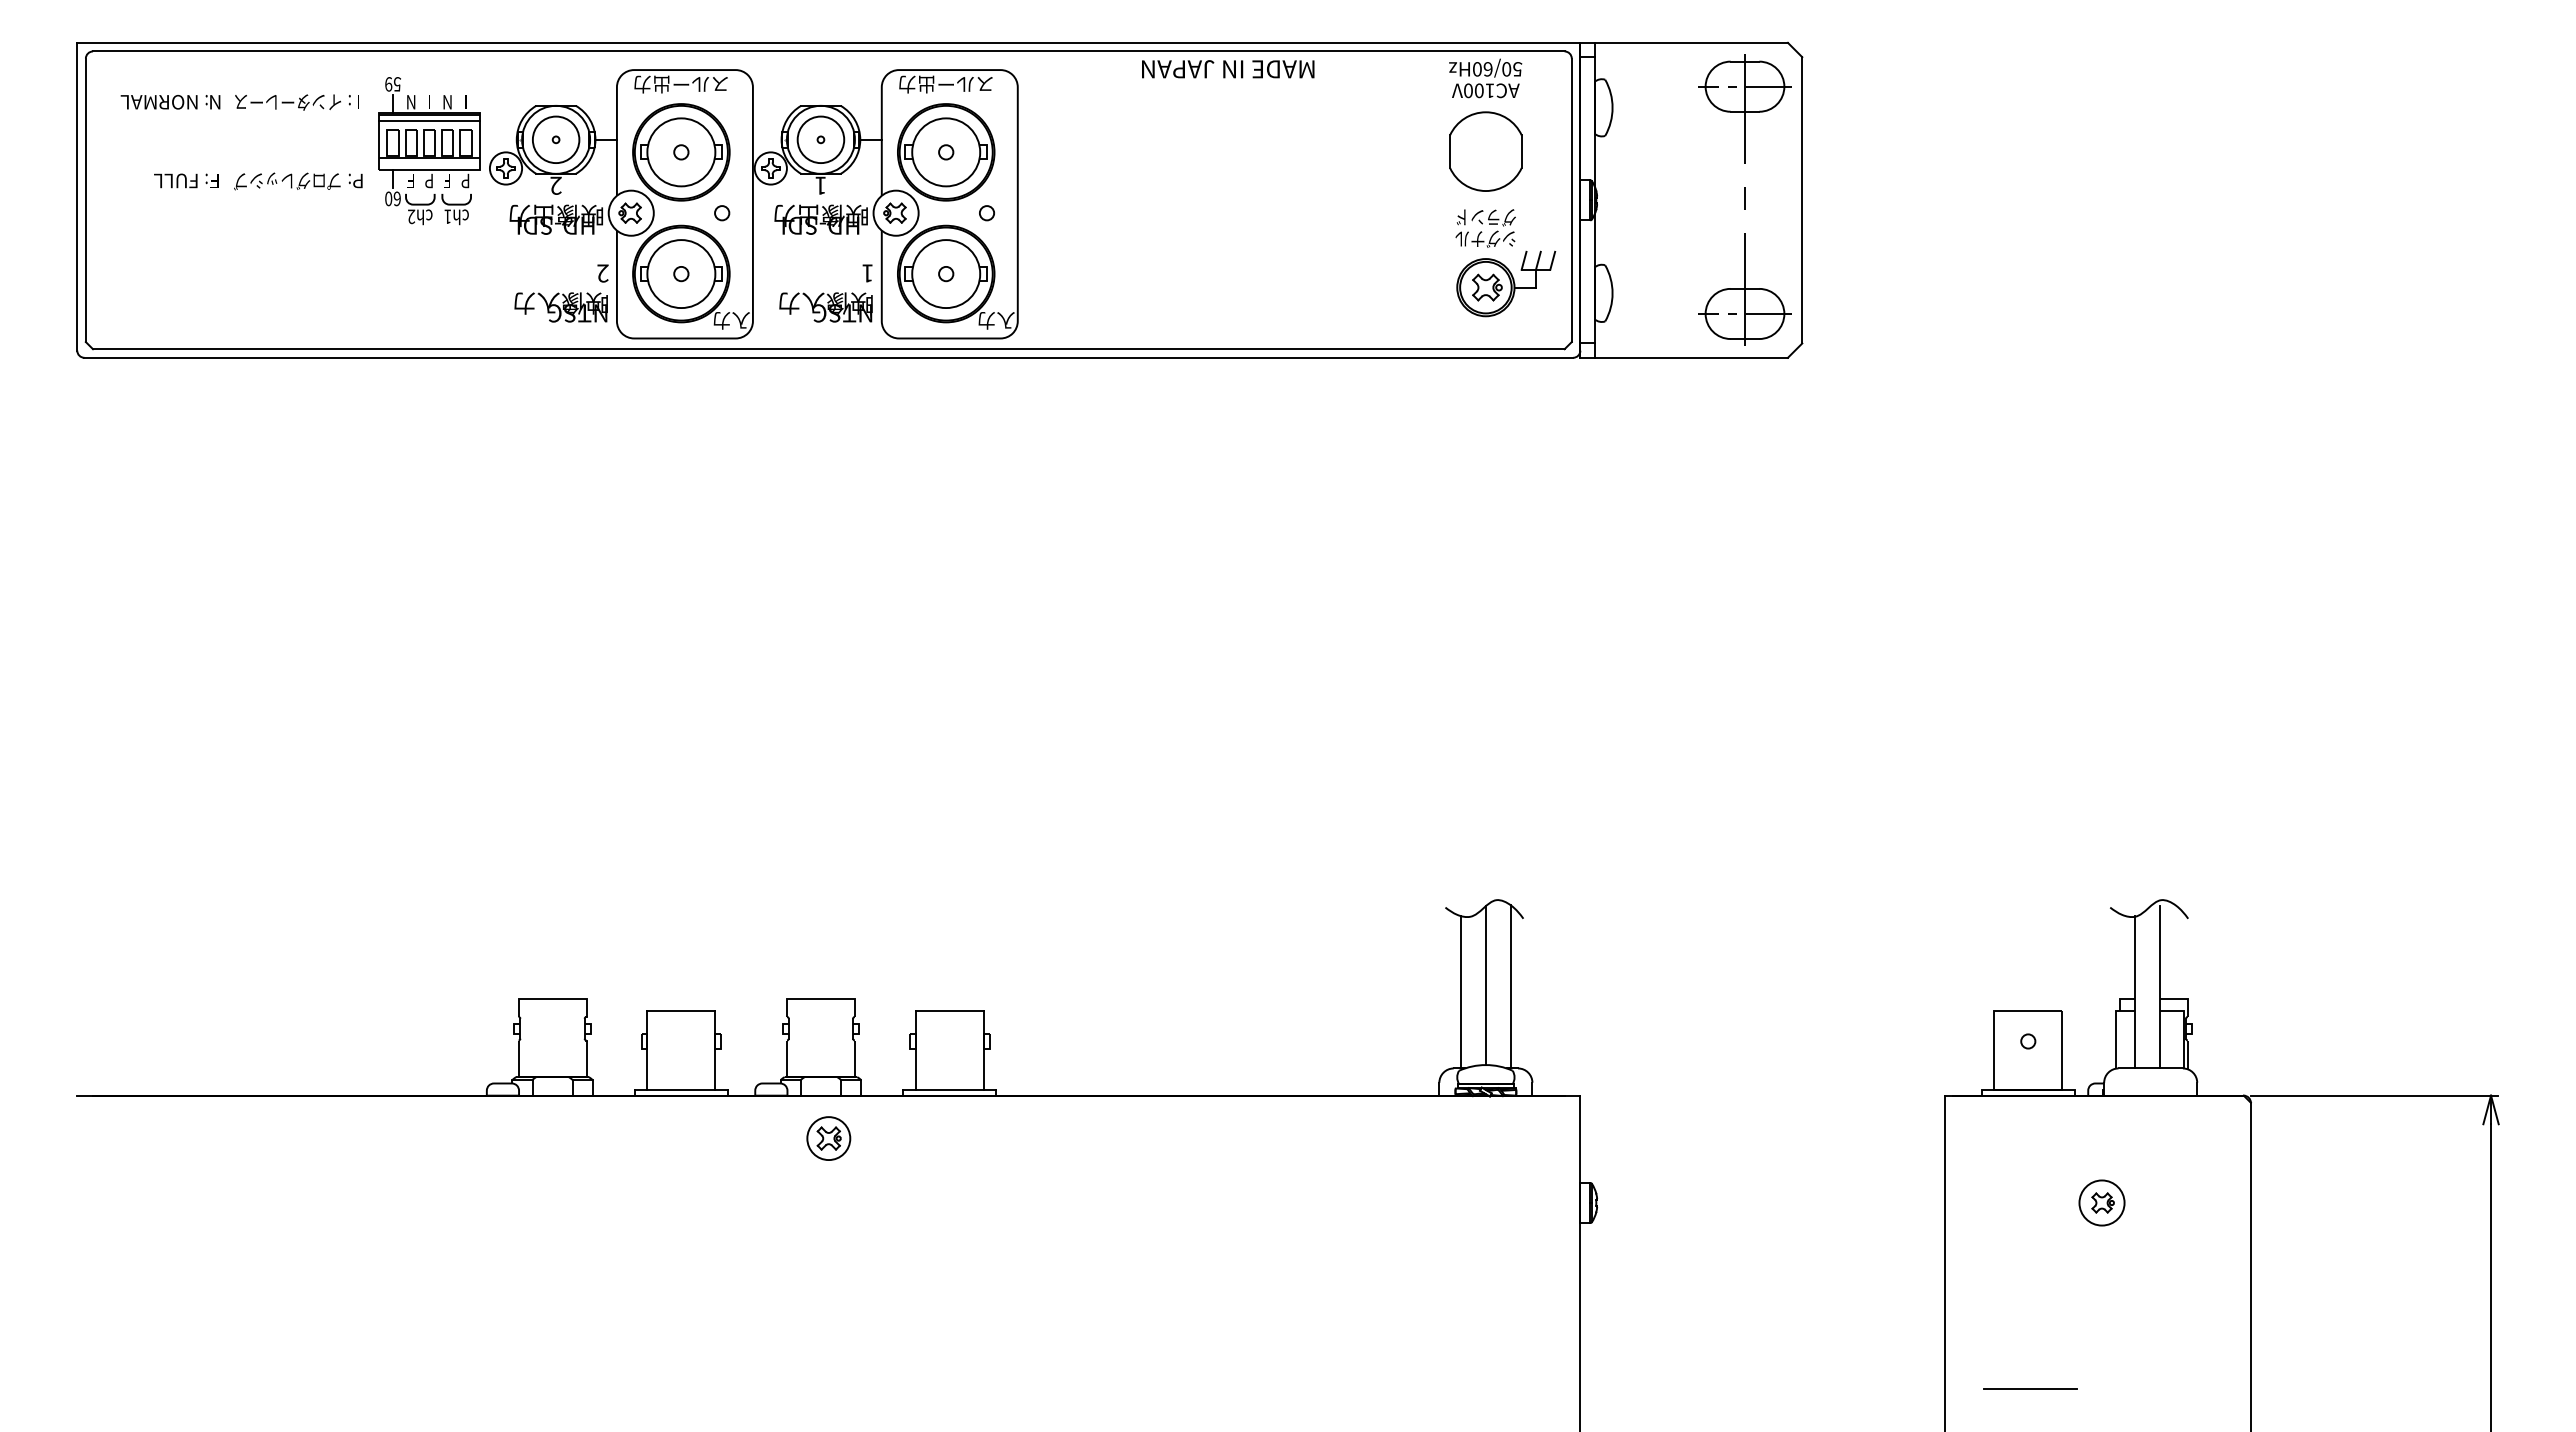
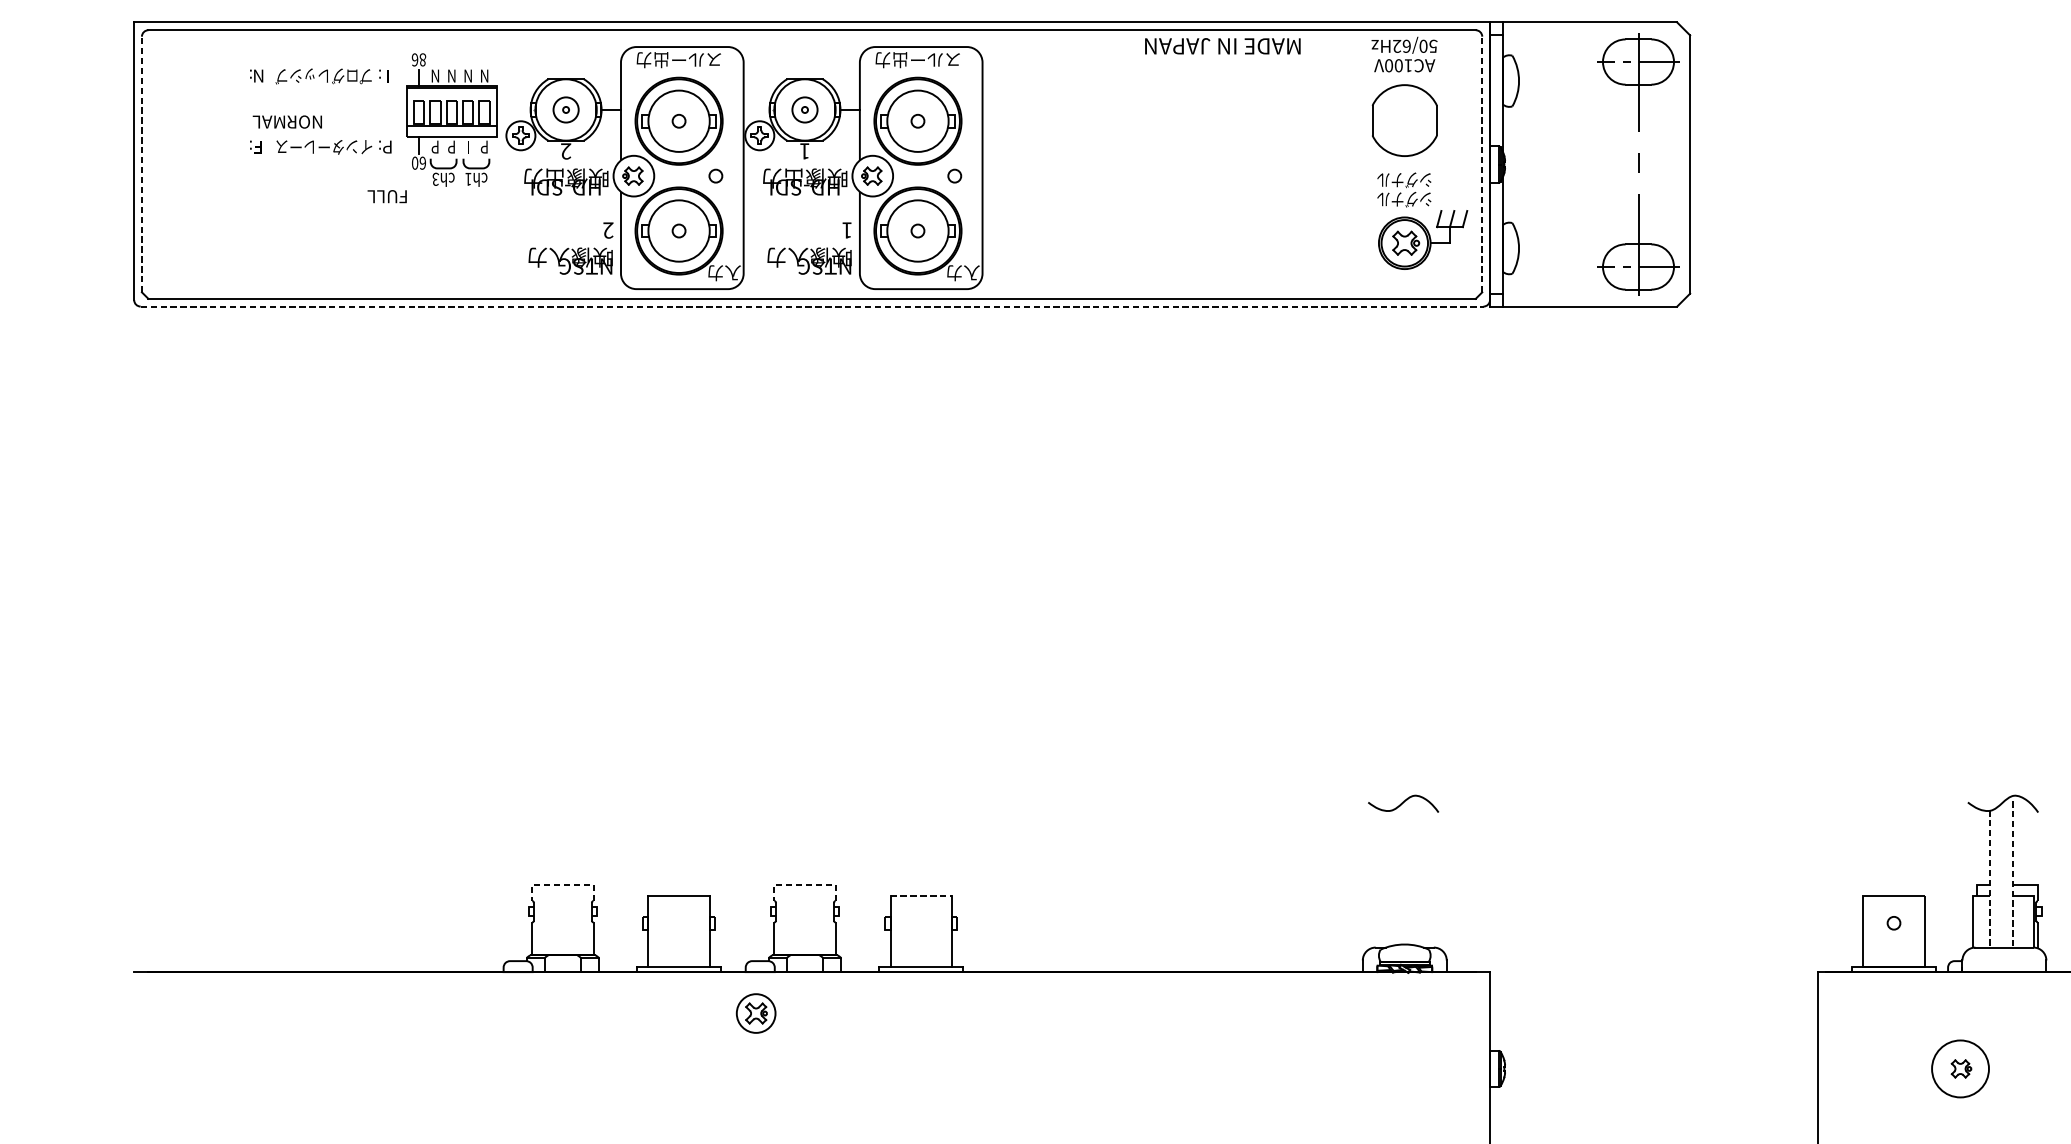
text: (1228, 69) -> (1223, 46), moved
text: (1477, 69) -> (1397, 46), 50/60Hz -> 50/62Hz
text: (393, 84) -> (419, 60), 59 -> 86
text: (158, 102) -> (286, 122), moved
text: (287, 102) -> (323, 76), インターレース -> プログレッシブ
text: (429, 102) -> (451, 76), I -> N
text: (465, 102) -> (484, 76), I -> N
line: (429, 121) -> (451, 93), removed
circle: (555, 139) -> (565, 109), size x0.6
circle: (820, 139) -> (804, 109), size x0.6
text: (175, 180) -> (386, 196), moved
text: (410, 180) -> (434, 146), F -> P
text: (446, 180) -> (467, 146), F -> I
text: (287, 181) -> (323, 147), プログレッシブ -> インターレース
line: (85, 200) -> (141, 164), solid -> dashed
line: (1571, 200) -> (1481, 164), solid -> dashed
text: (411, 216) -> (435, 179), ch2 -> ch3
text: (1485, 217) -> (1404, 180), グランド -> シグナル
line: (829, 357) -> (812, 306), solid -> dashed
line: (1485, 985) -> (1404, 872), removed
line: (1510, 986) -> (1426, 873), removed
line: (2159, 987) -> (2012, 874), solid -> dashed
line: (1460, 992) -> (1381, 879), removed
line: (2134, 992) -> (1989, 879), solid -> dashed
line: (552, 999) -> (562, 885), solid -> dashed
line: (820, 999) -> (804, 885), solid -> dashed
line: (949, 1011) -> (920, 896), solid -> dashed
part: (828, 1138) -> (755, 1013), moved
circle: (2101, 1202) -> (1960, 1068), size x1.4

